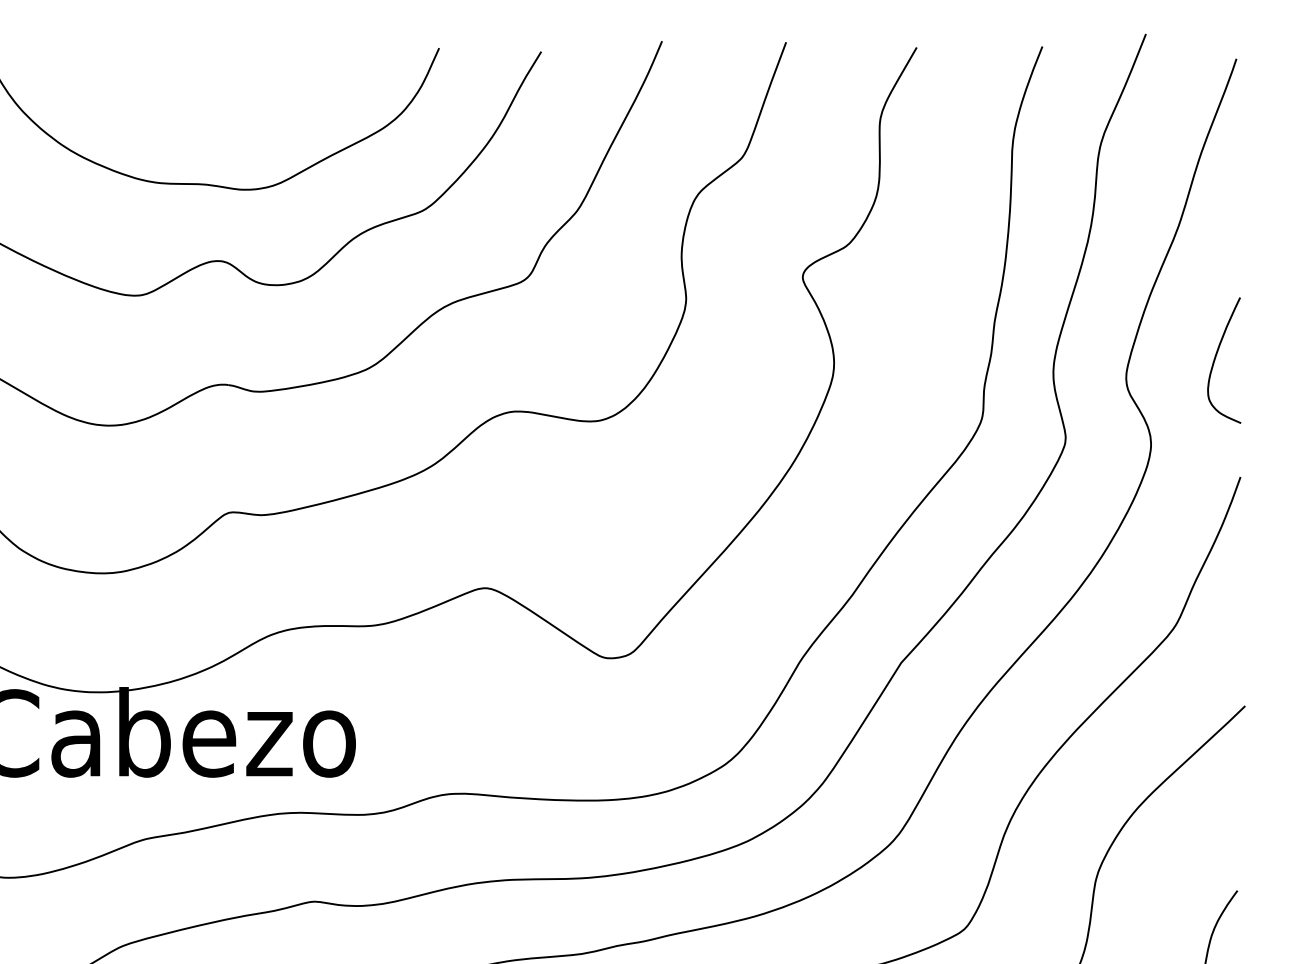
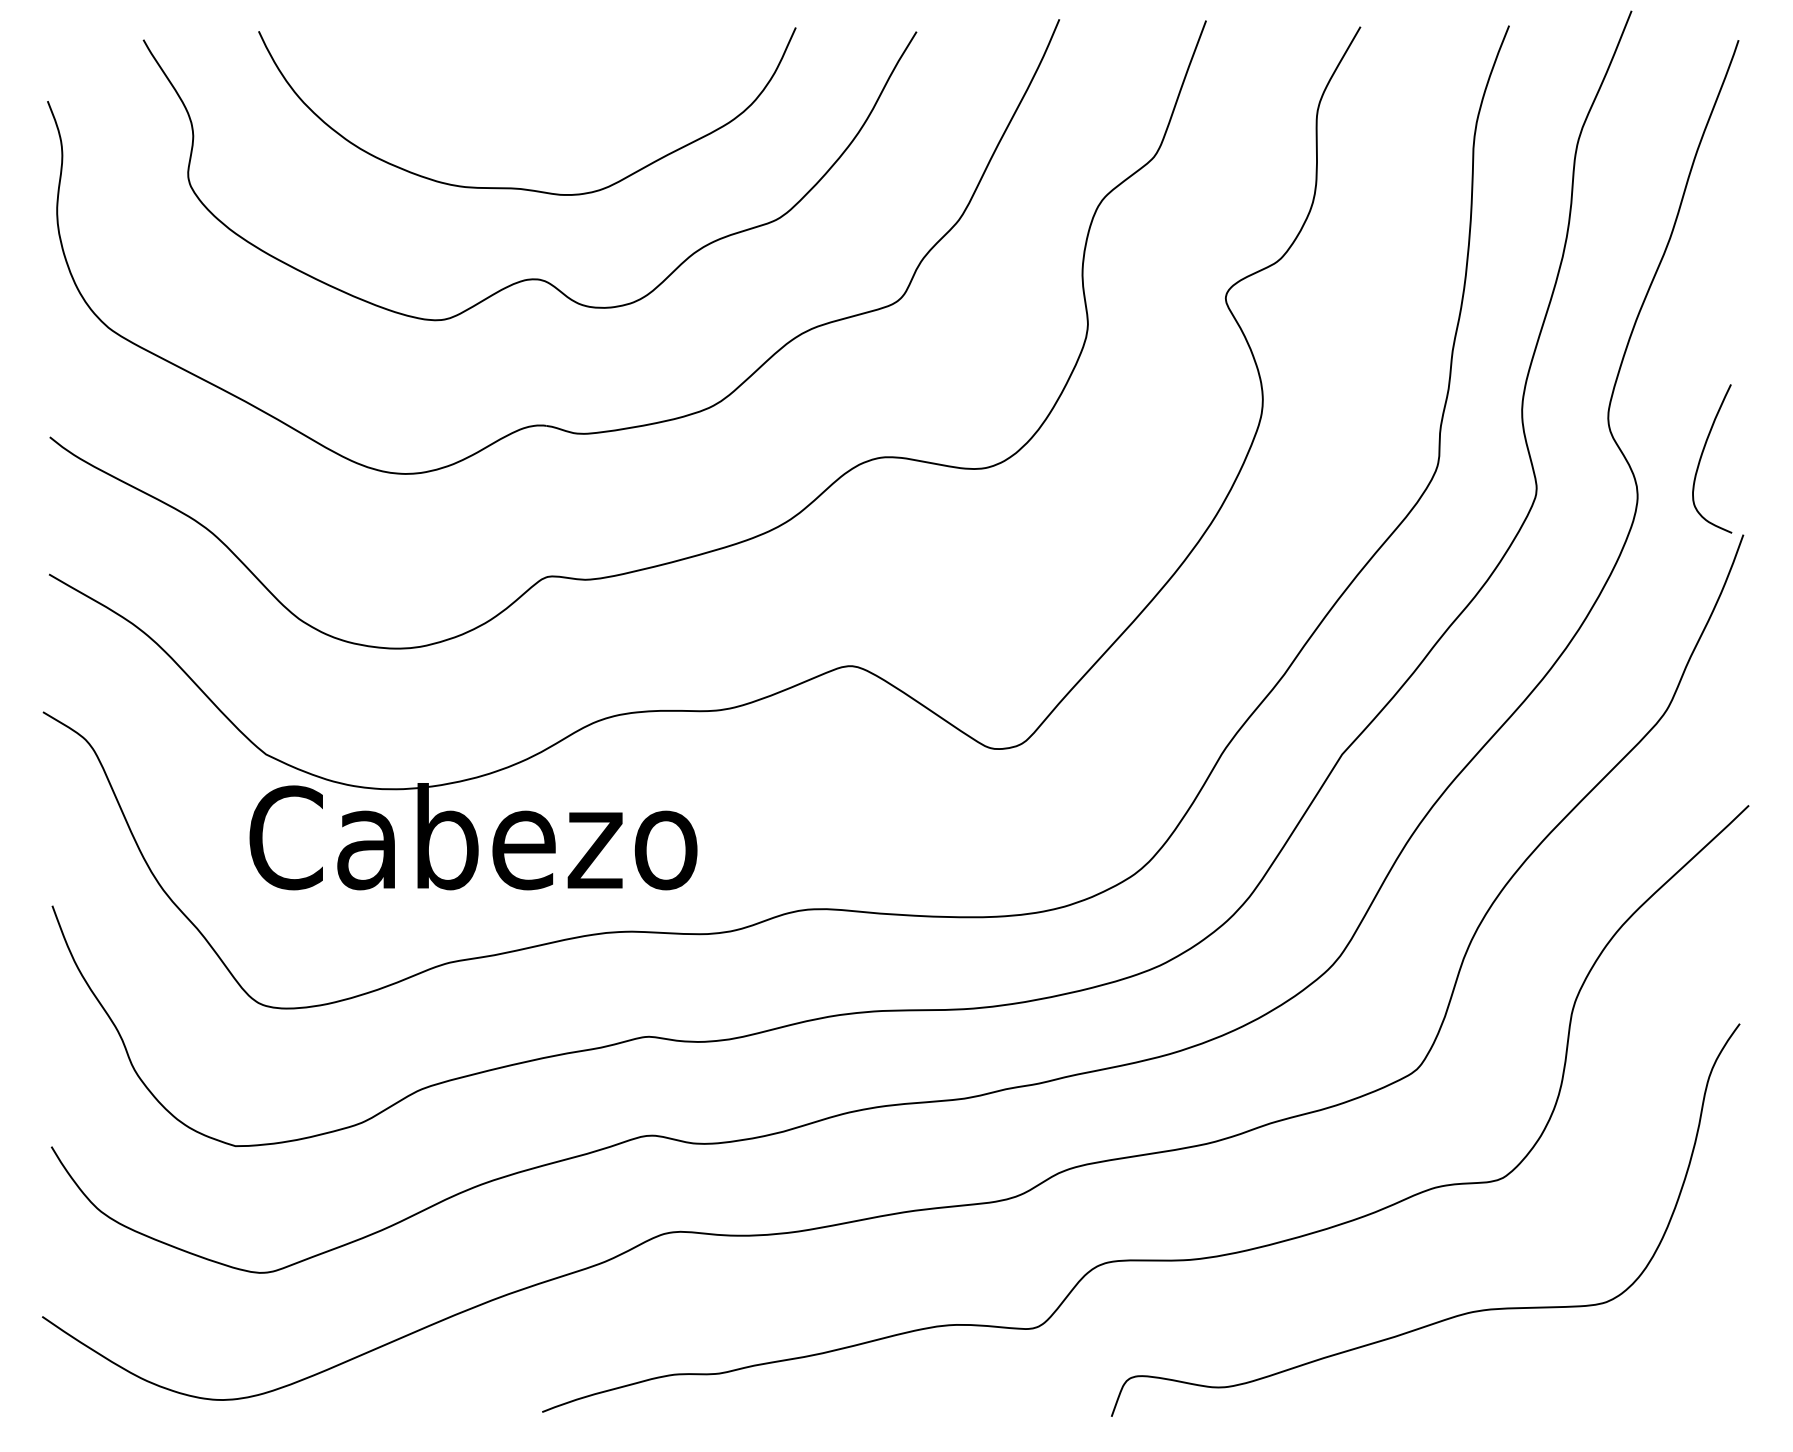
curve: (1216, 358) -> (1702, 456), moved

